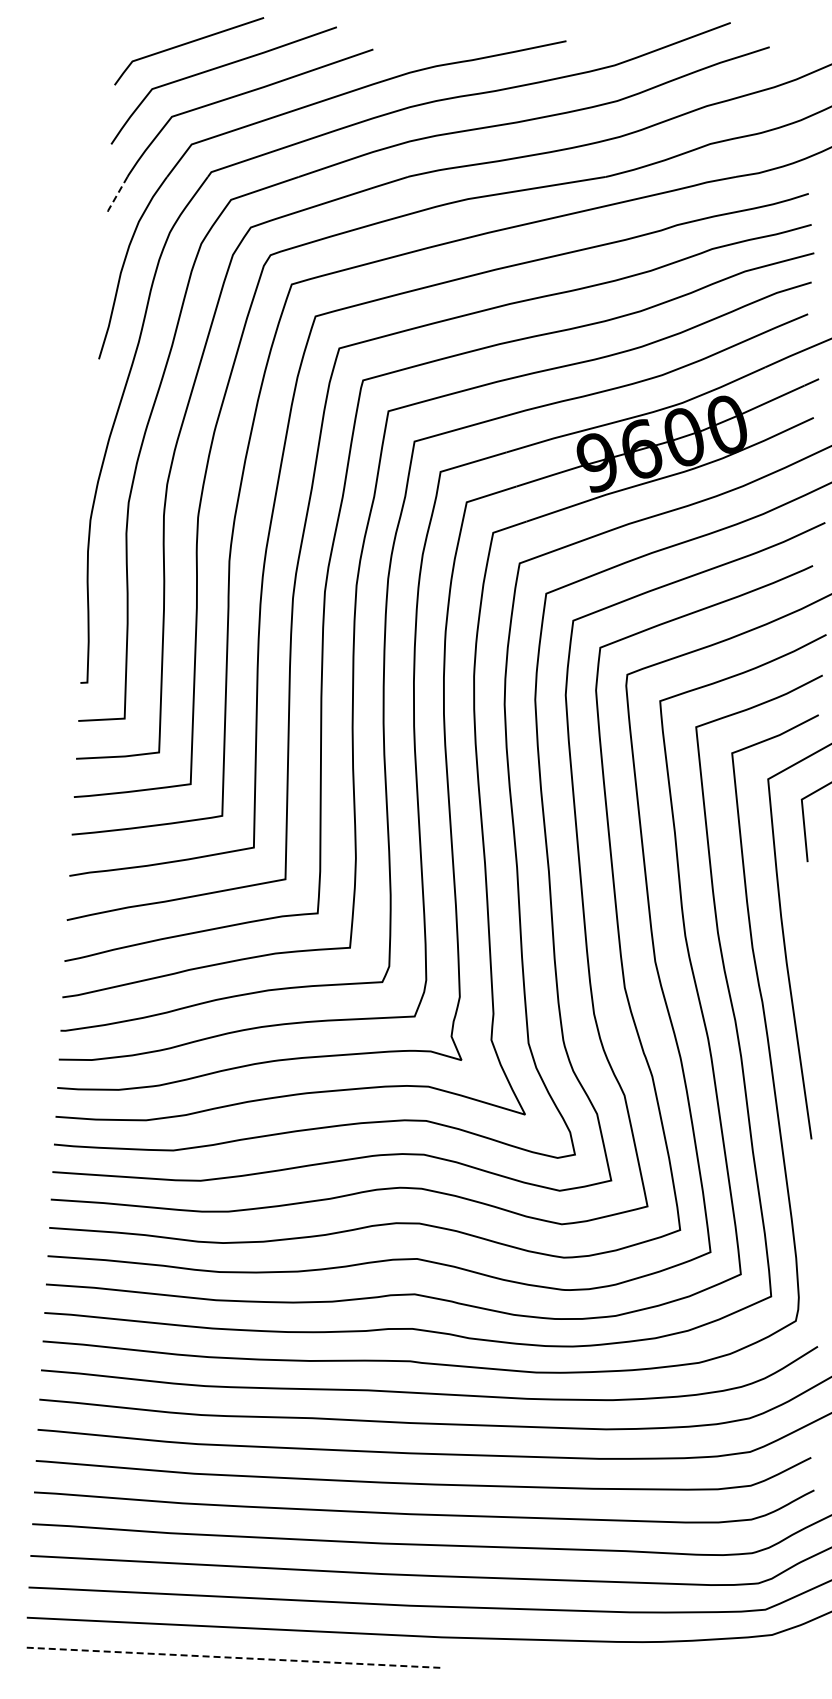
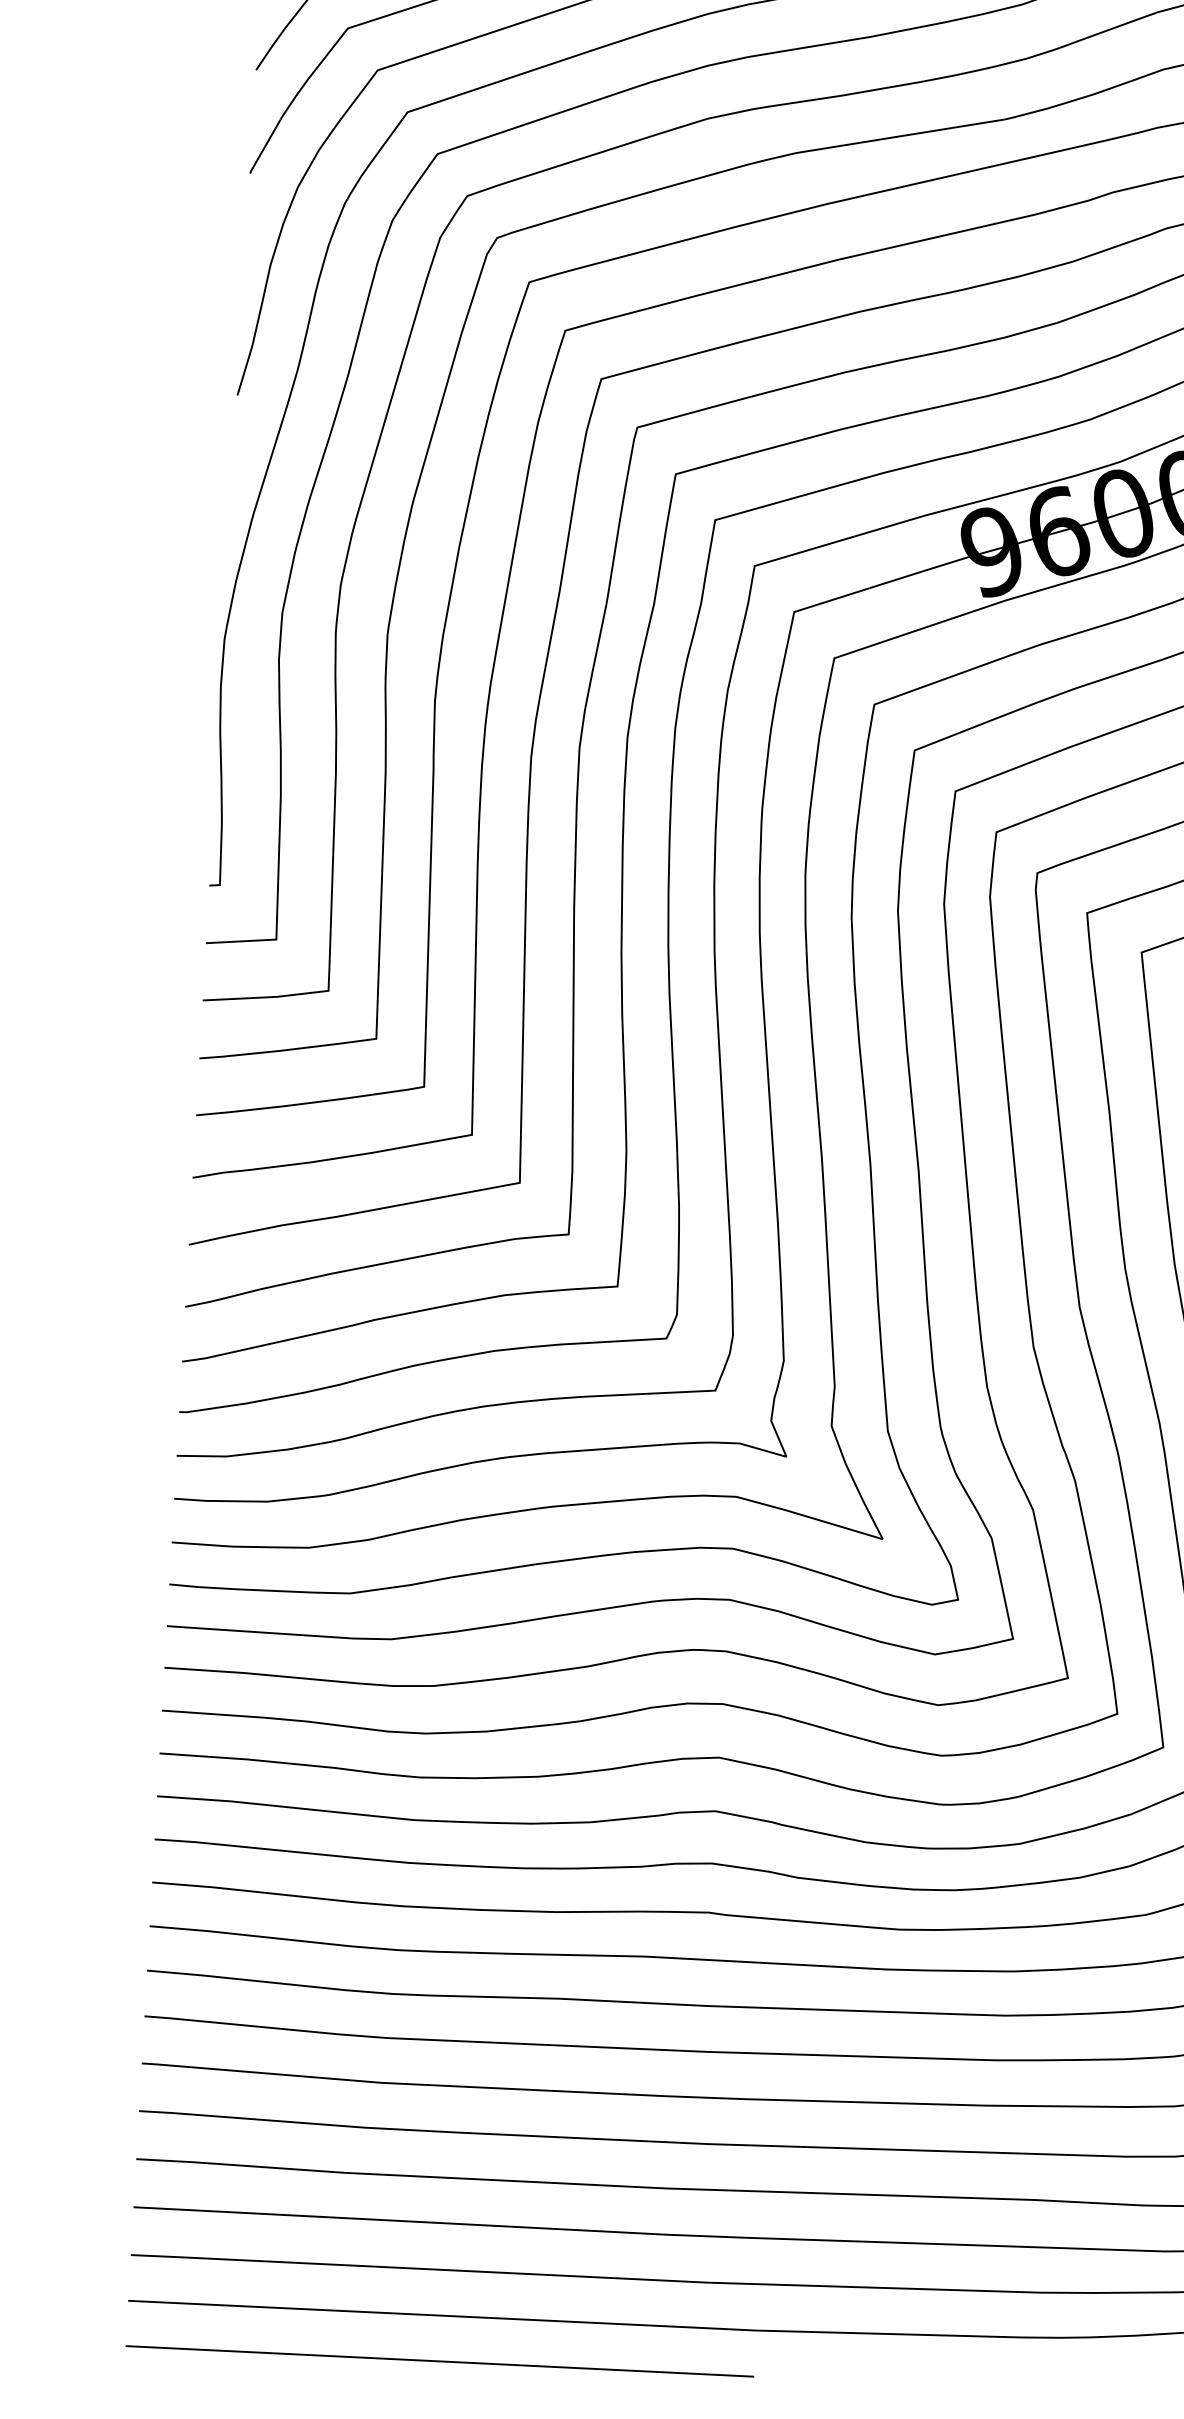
line: (116, 196) -> (263, 149), dashed -> solid
line: (231, 1657) -> (438, 2361), dashed -> solid

